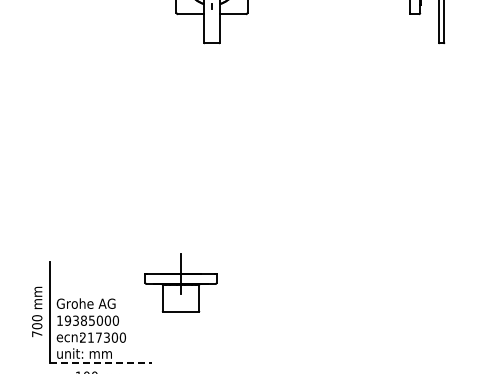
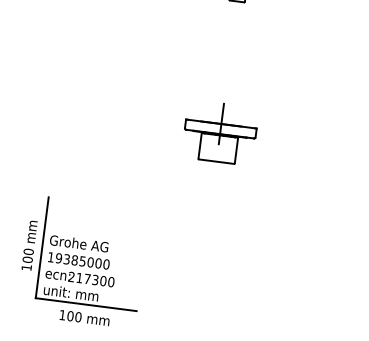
part: (180, 282) -> (219, 132), moved
text: (37, 334) -> (26, 268), 700 -> 100
line: (100, 363) -> (85, 304), dashed -> solid

